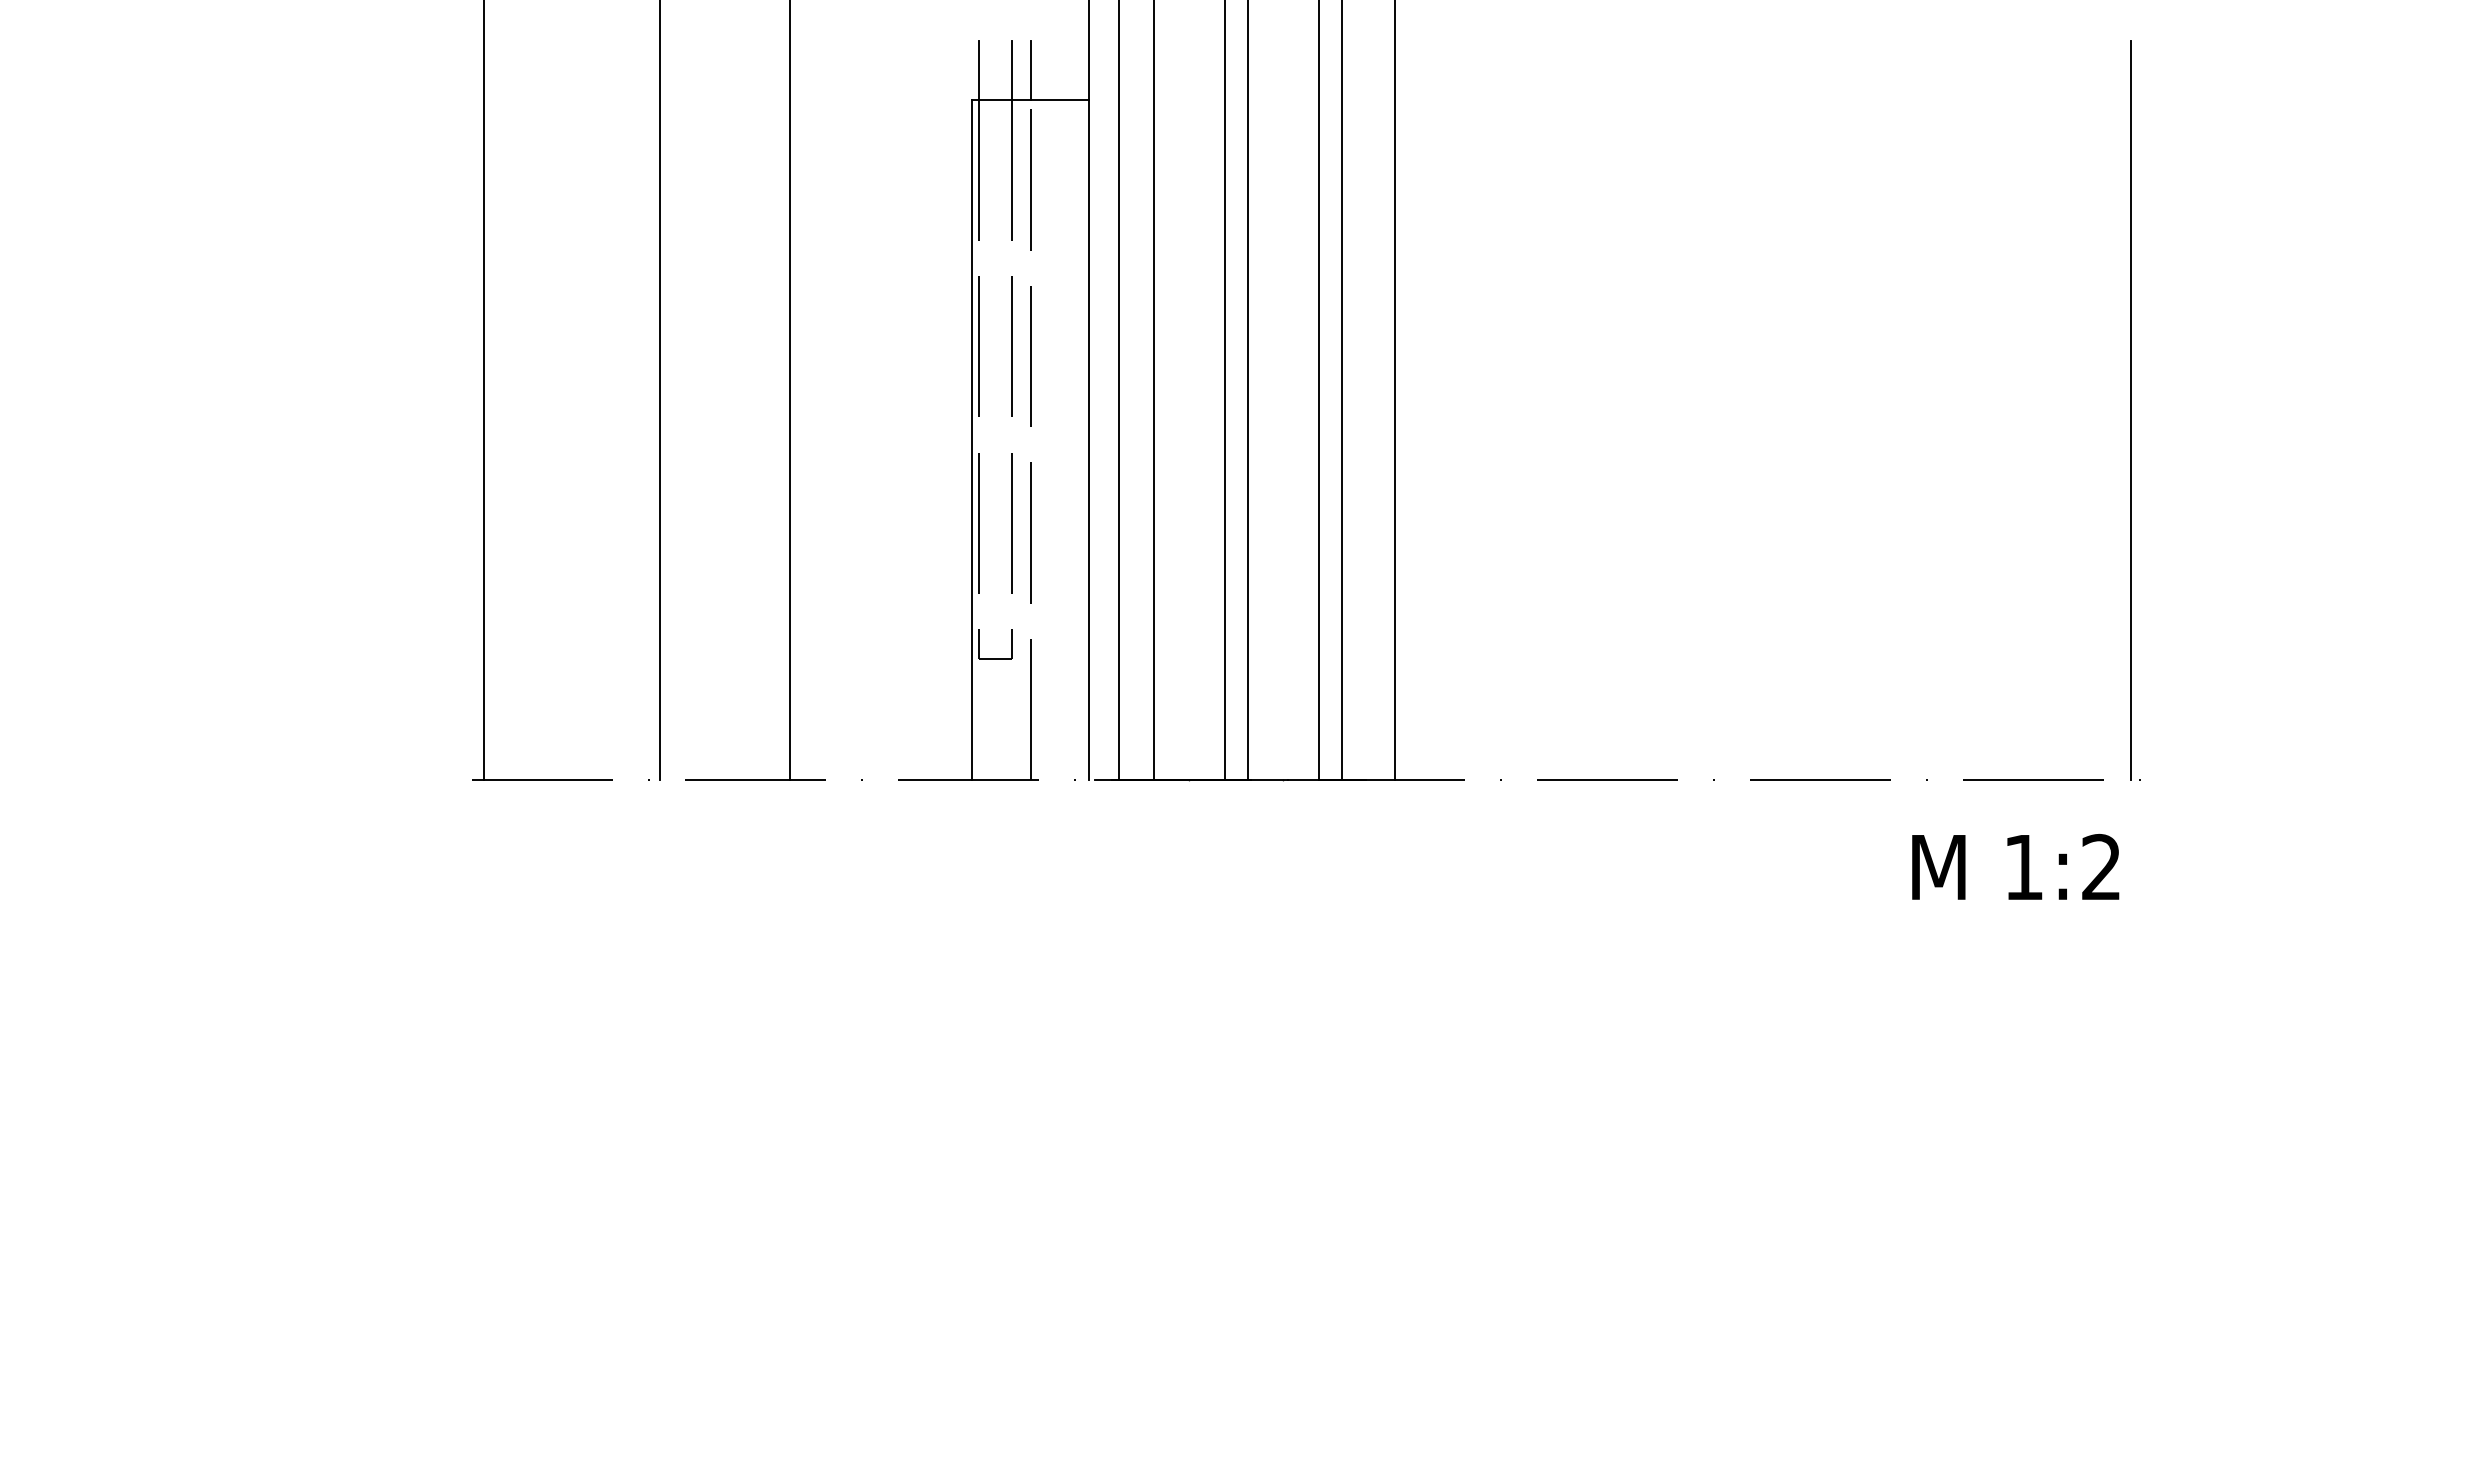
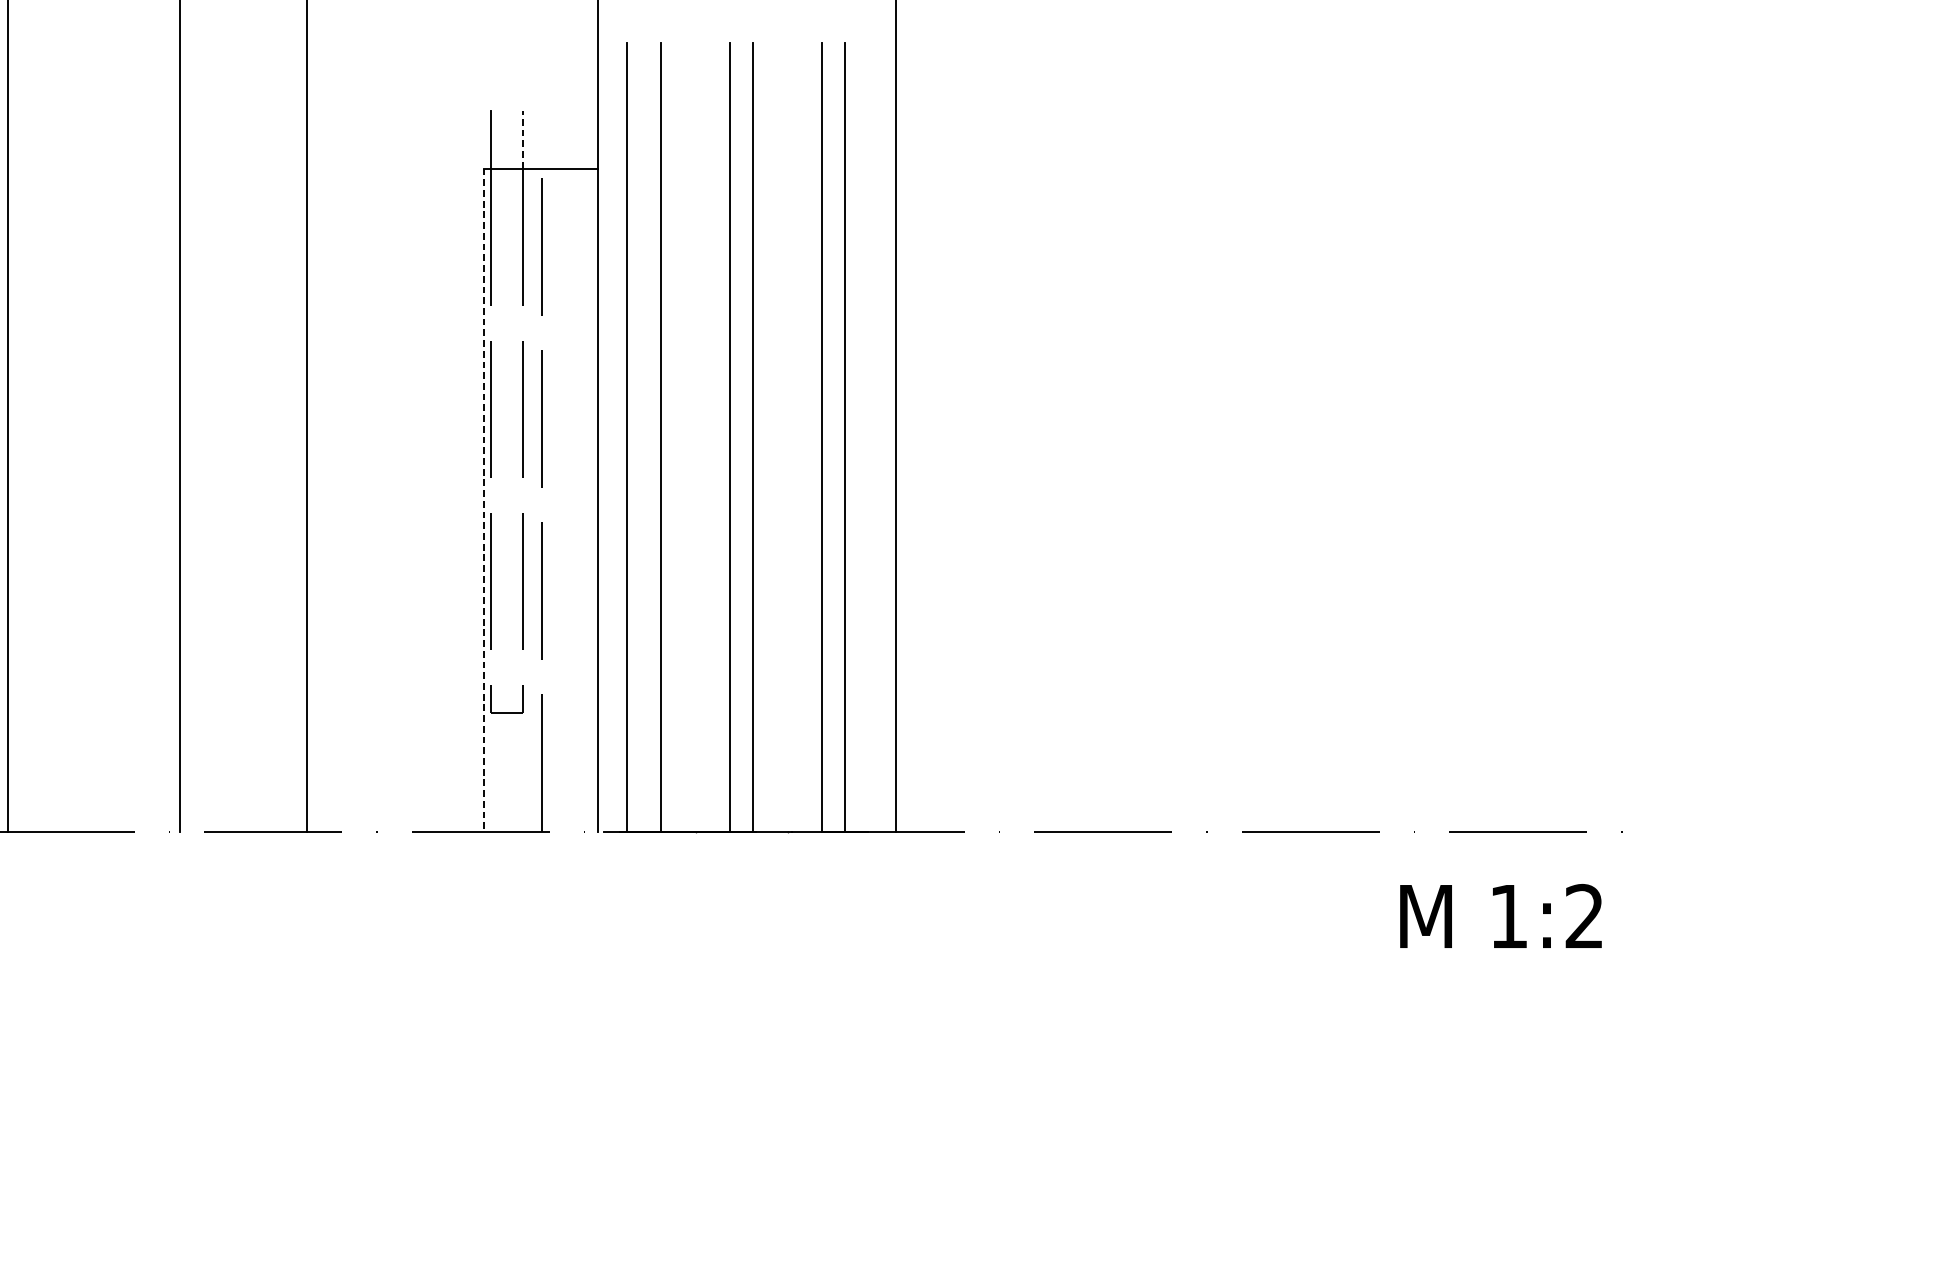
line: (1012, 69) -> (523, 139), solid -> dashed
line: (1030, 69) -> (541, 139), removed
line: (2130, 410) -> (1612, 471), removed
line: (971, 440) -> (483, 500), solid -> dashed

